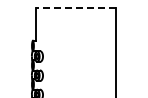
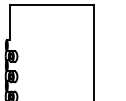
line: (75, 7) -> (51, 4), dashed -> solid

